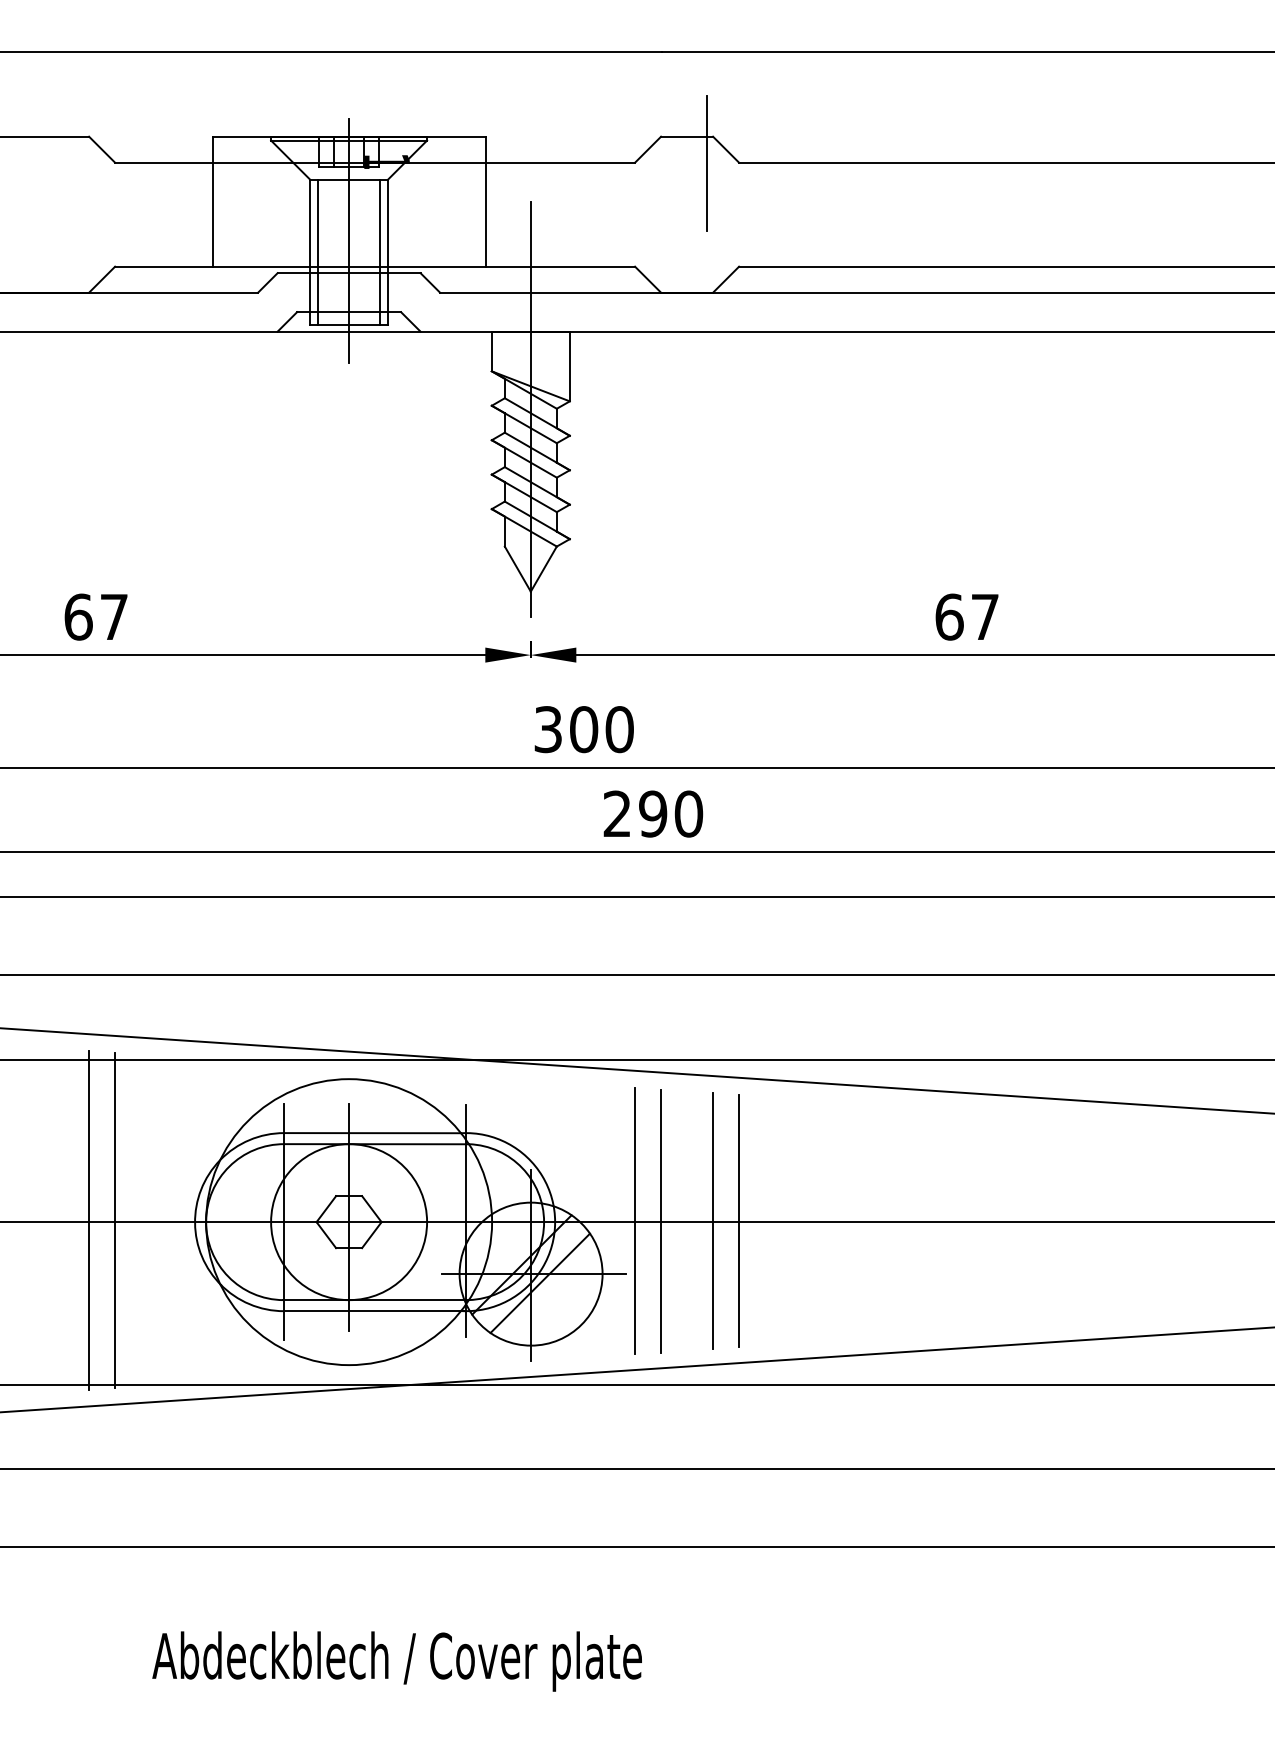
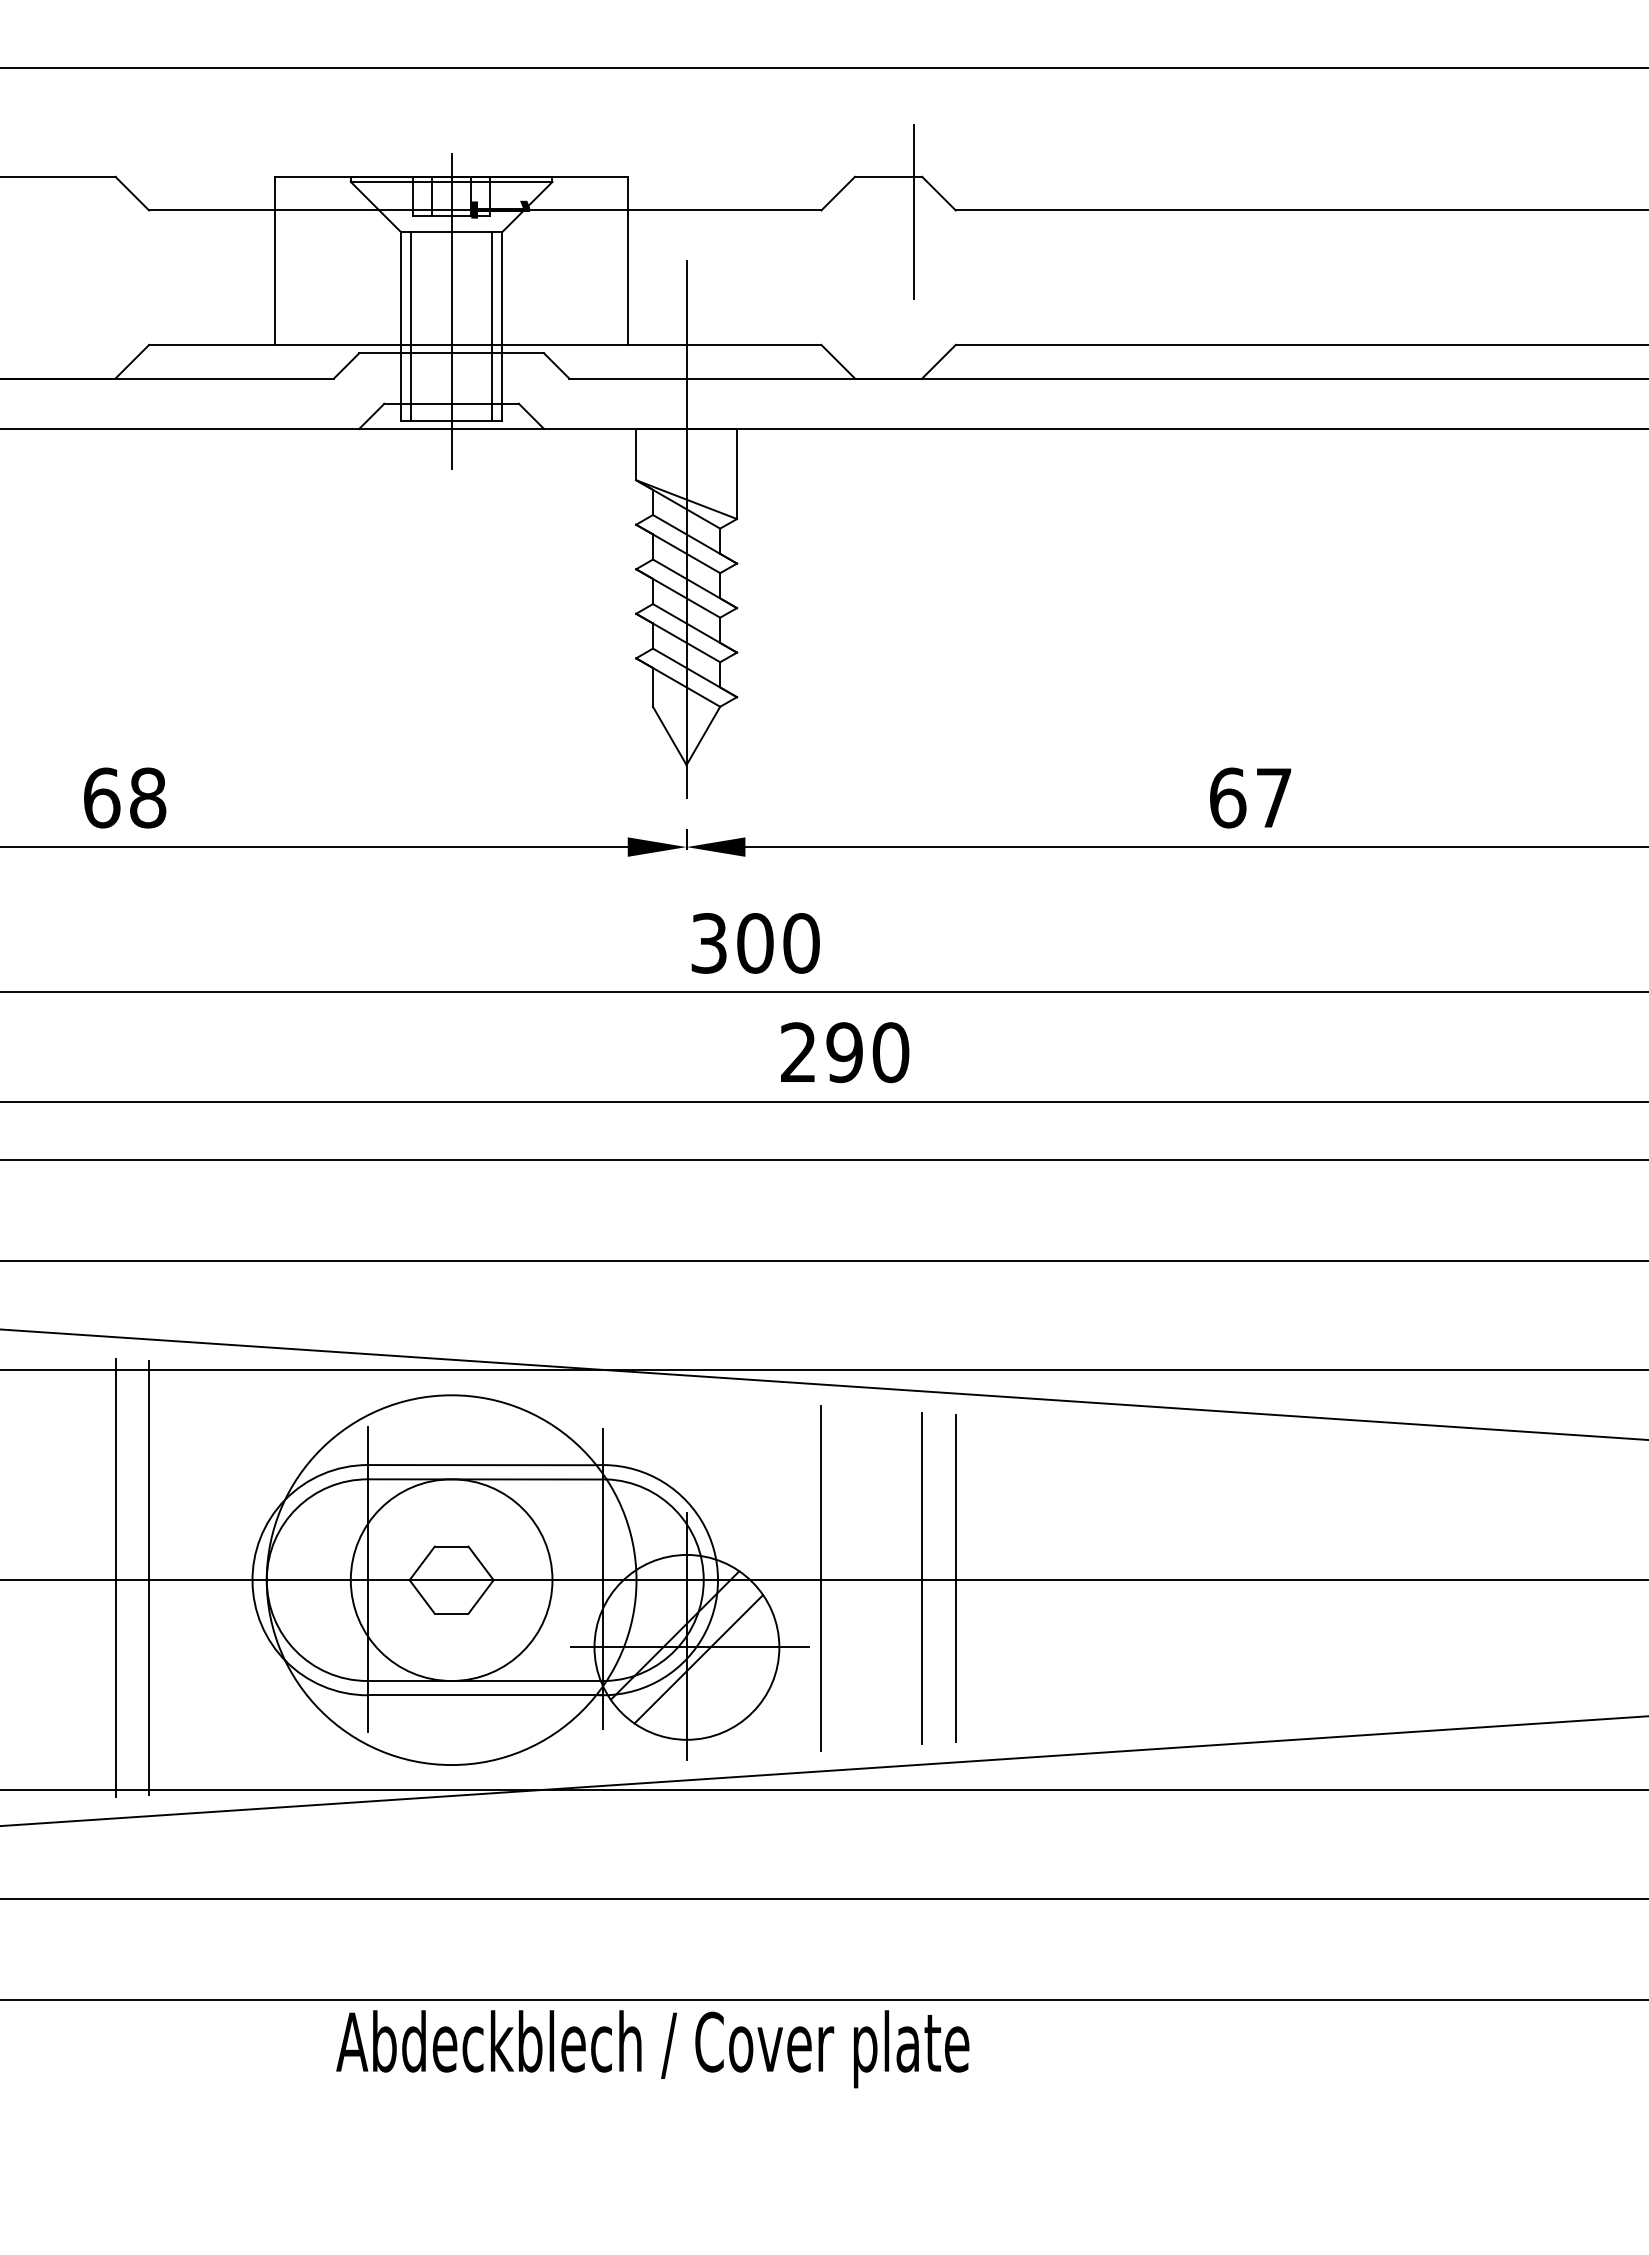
text: (114, 616) -> (148, 797), 67 -> 68
line: (348, 1216) -> (451, 1573), removed
line: (660, 1220) -> (854, 1578), removed
text: (396, 1661) -> (652, 2049), moved

